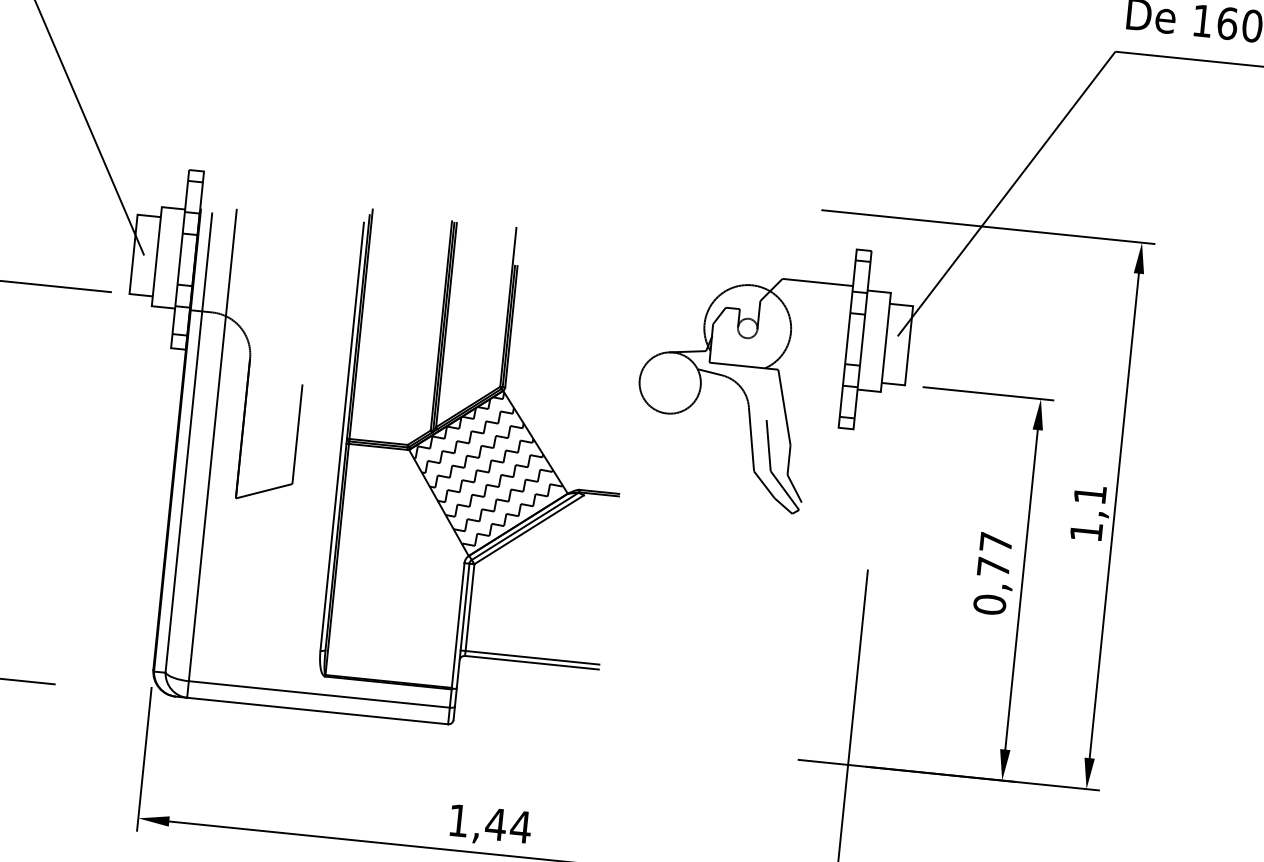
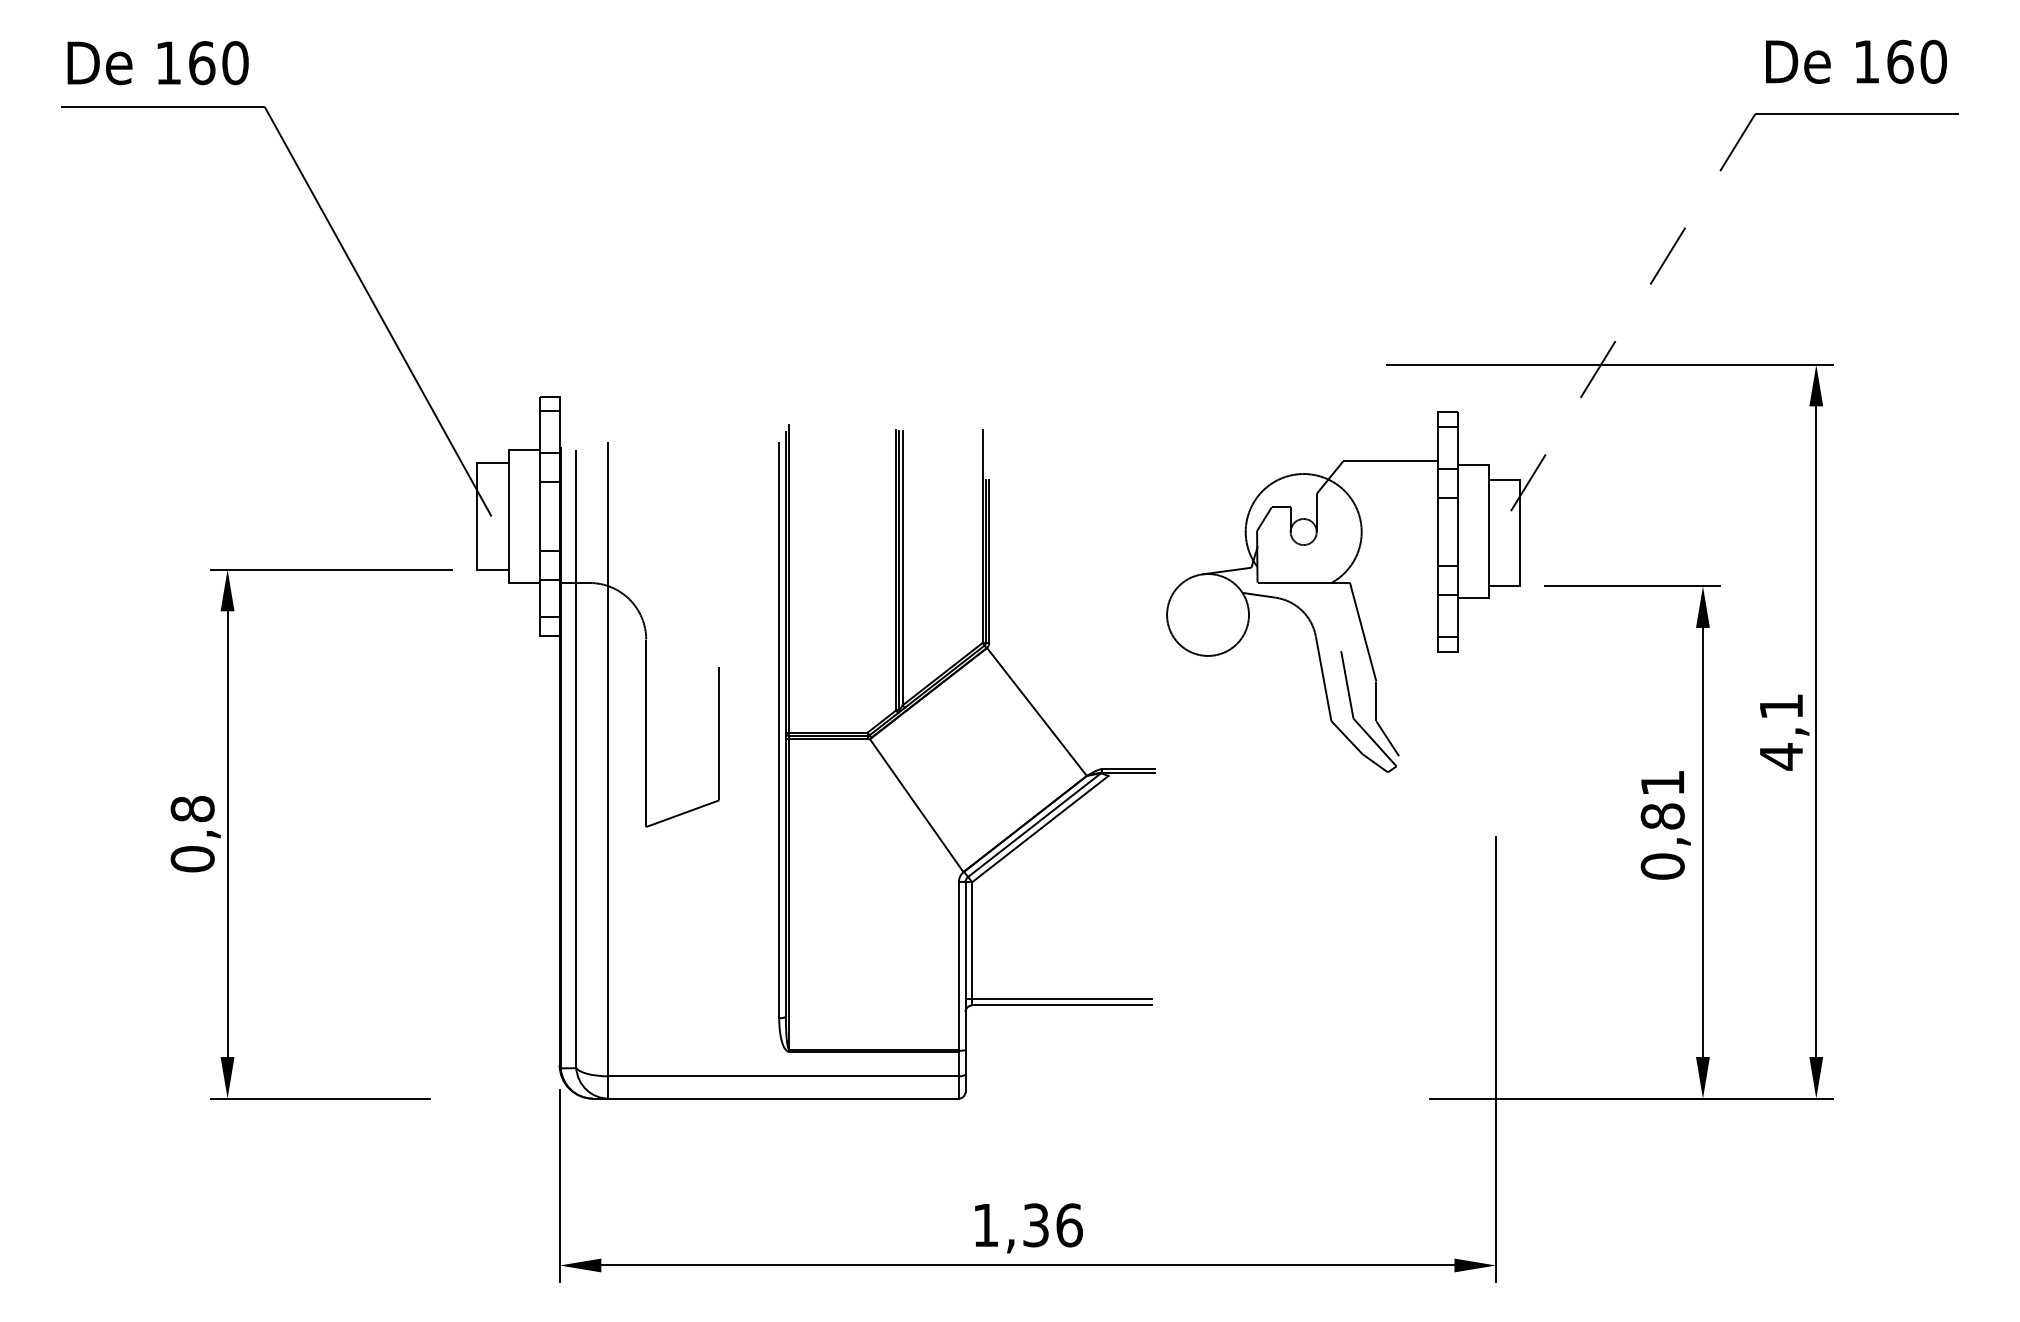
line: (1006, 194) -> (1629, 318), solid -> dashed
hatch: (488, 468) -> (977, 753), removed
text: (1086, 531) -> (1781, 756), 1,1 -> 4,1
text: (994, 554) -> (1662, 799), 0,77 -> 0,81
text: (508, 825) -> (1052, 1225), 1,44 -> 1,36

